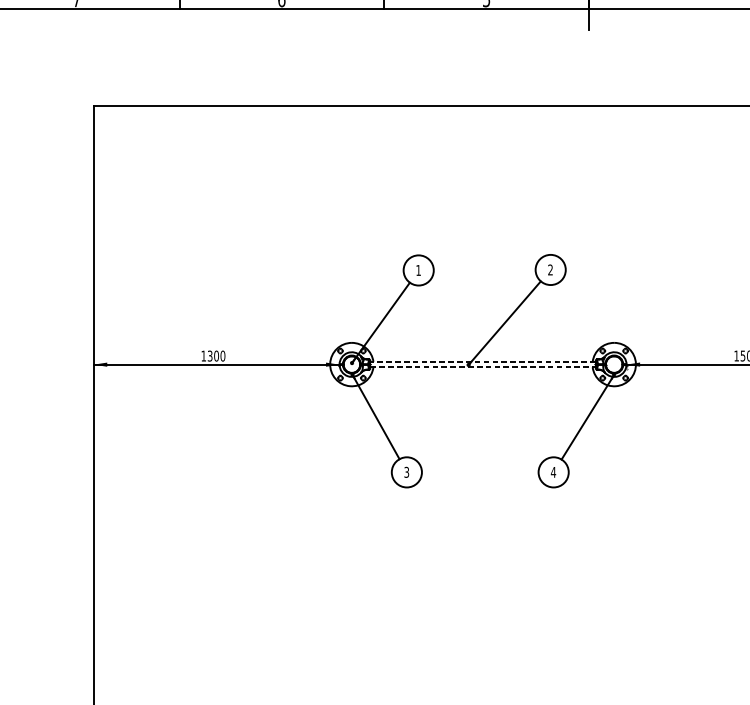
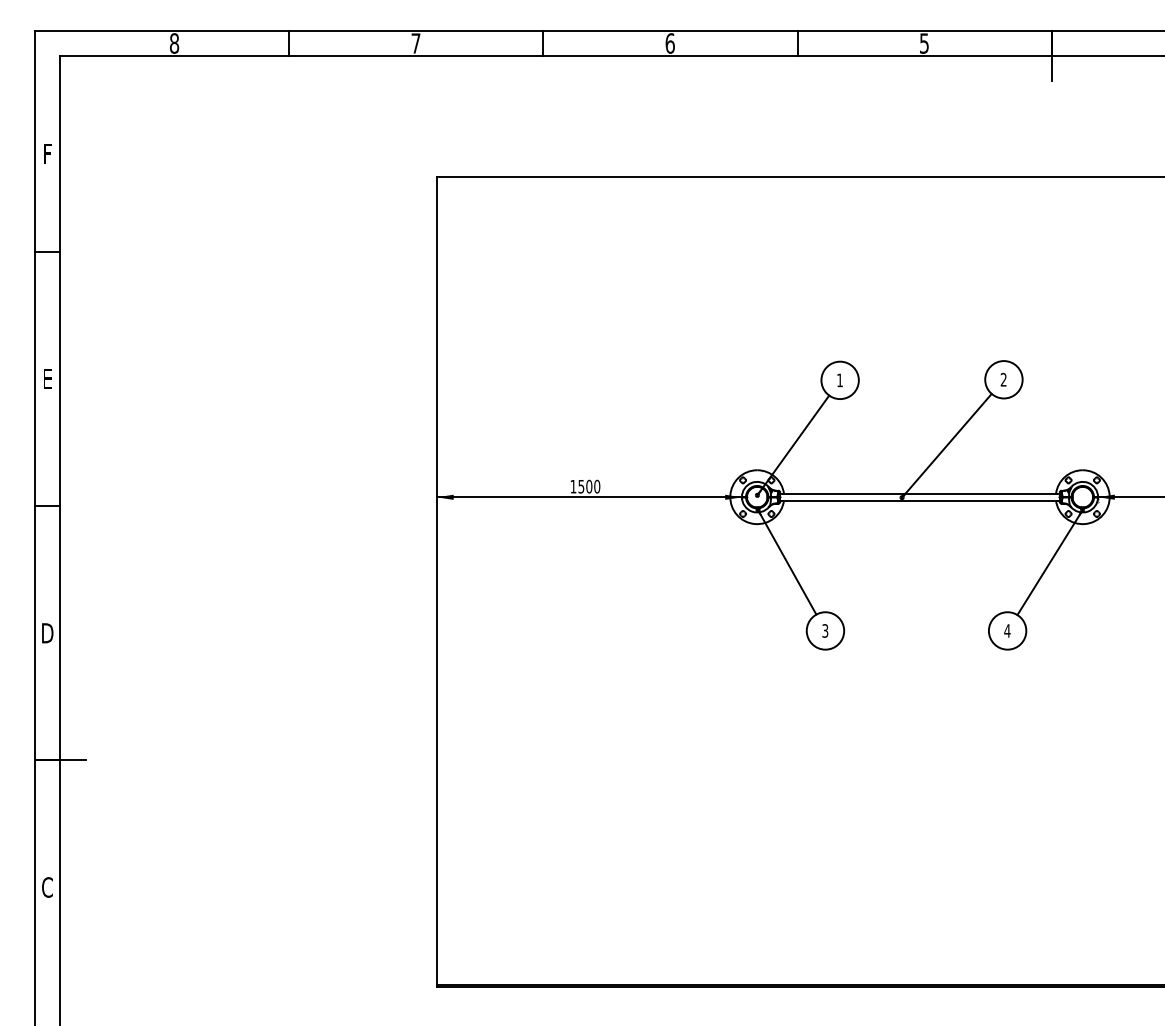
text: (210, 355) -> (581, 485), 1300 -> 1500
line: (483, 361) -> (920, 493), dashed -> solid
line: (483, 367) -> (920, 500), dashed -> solid

